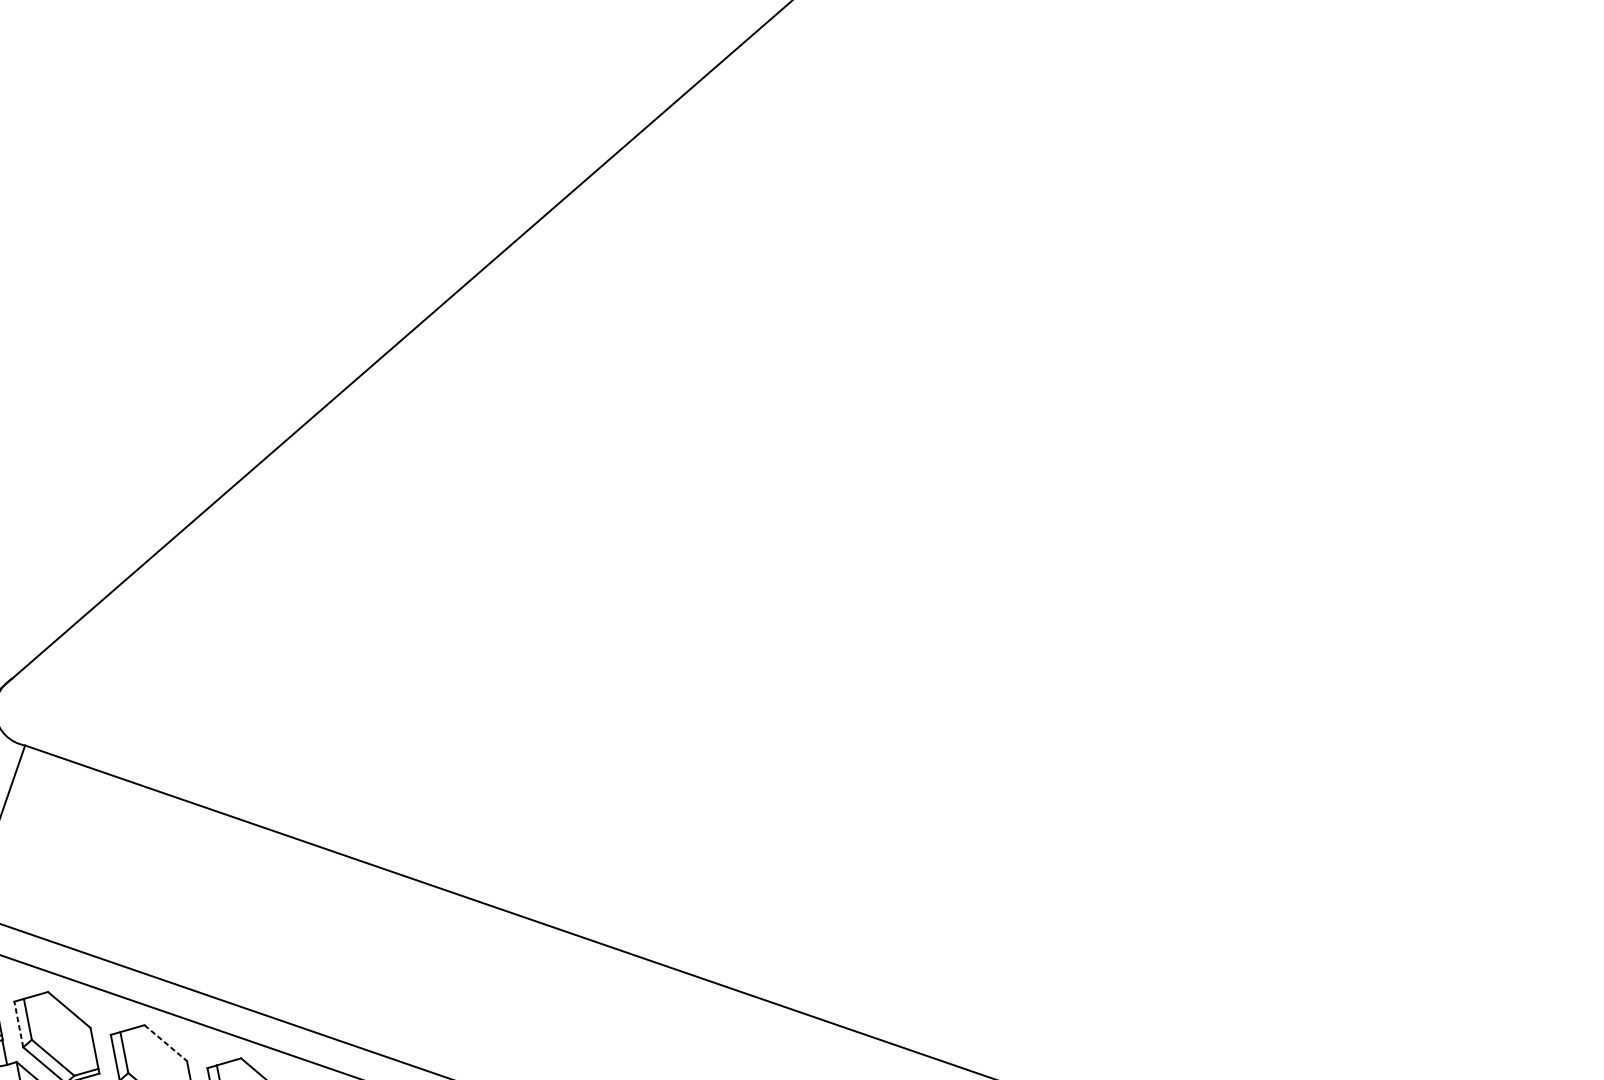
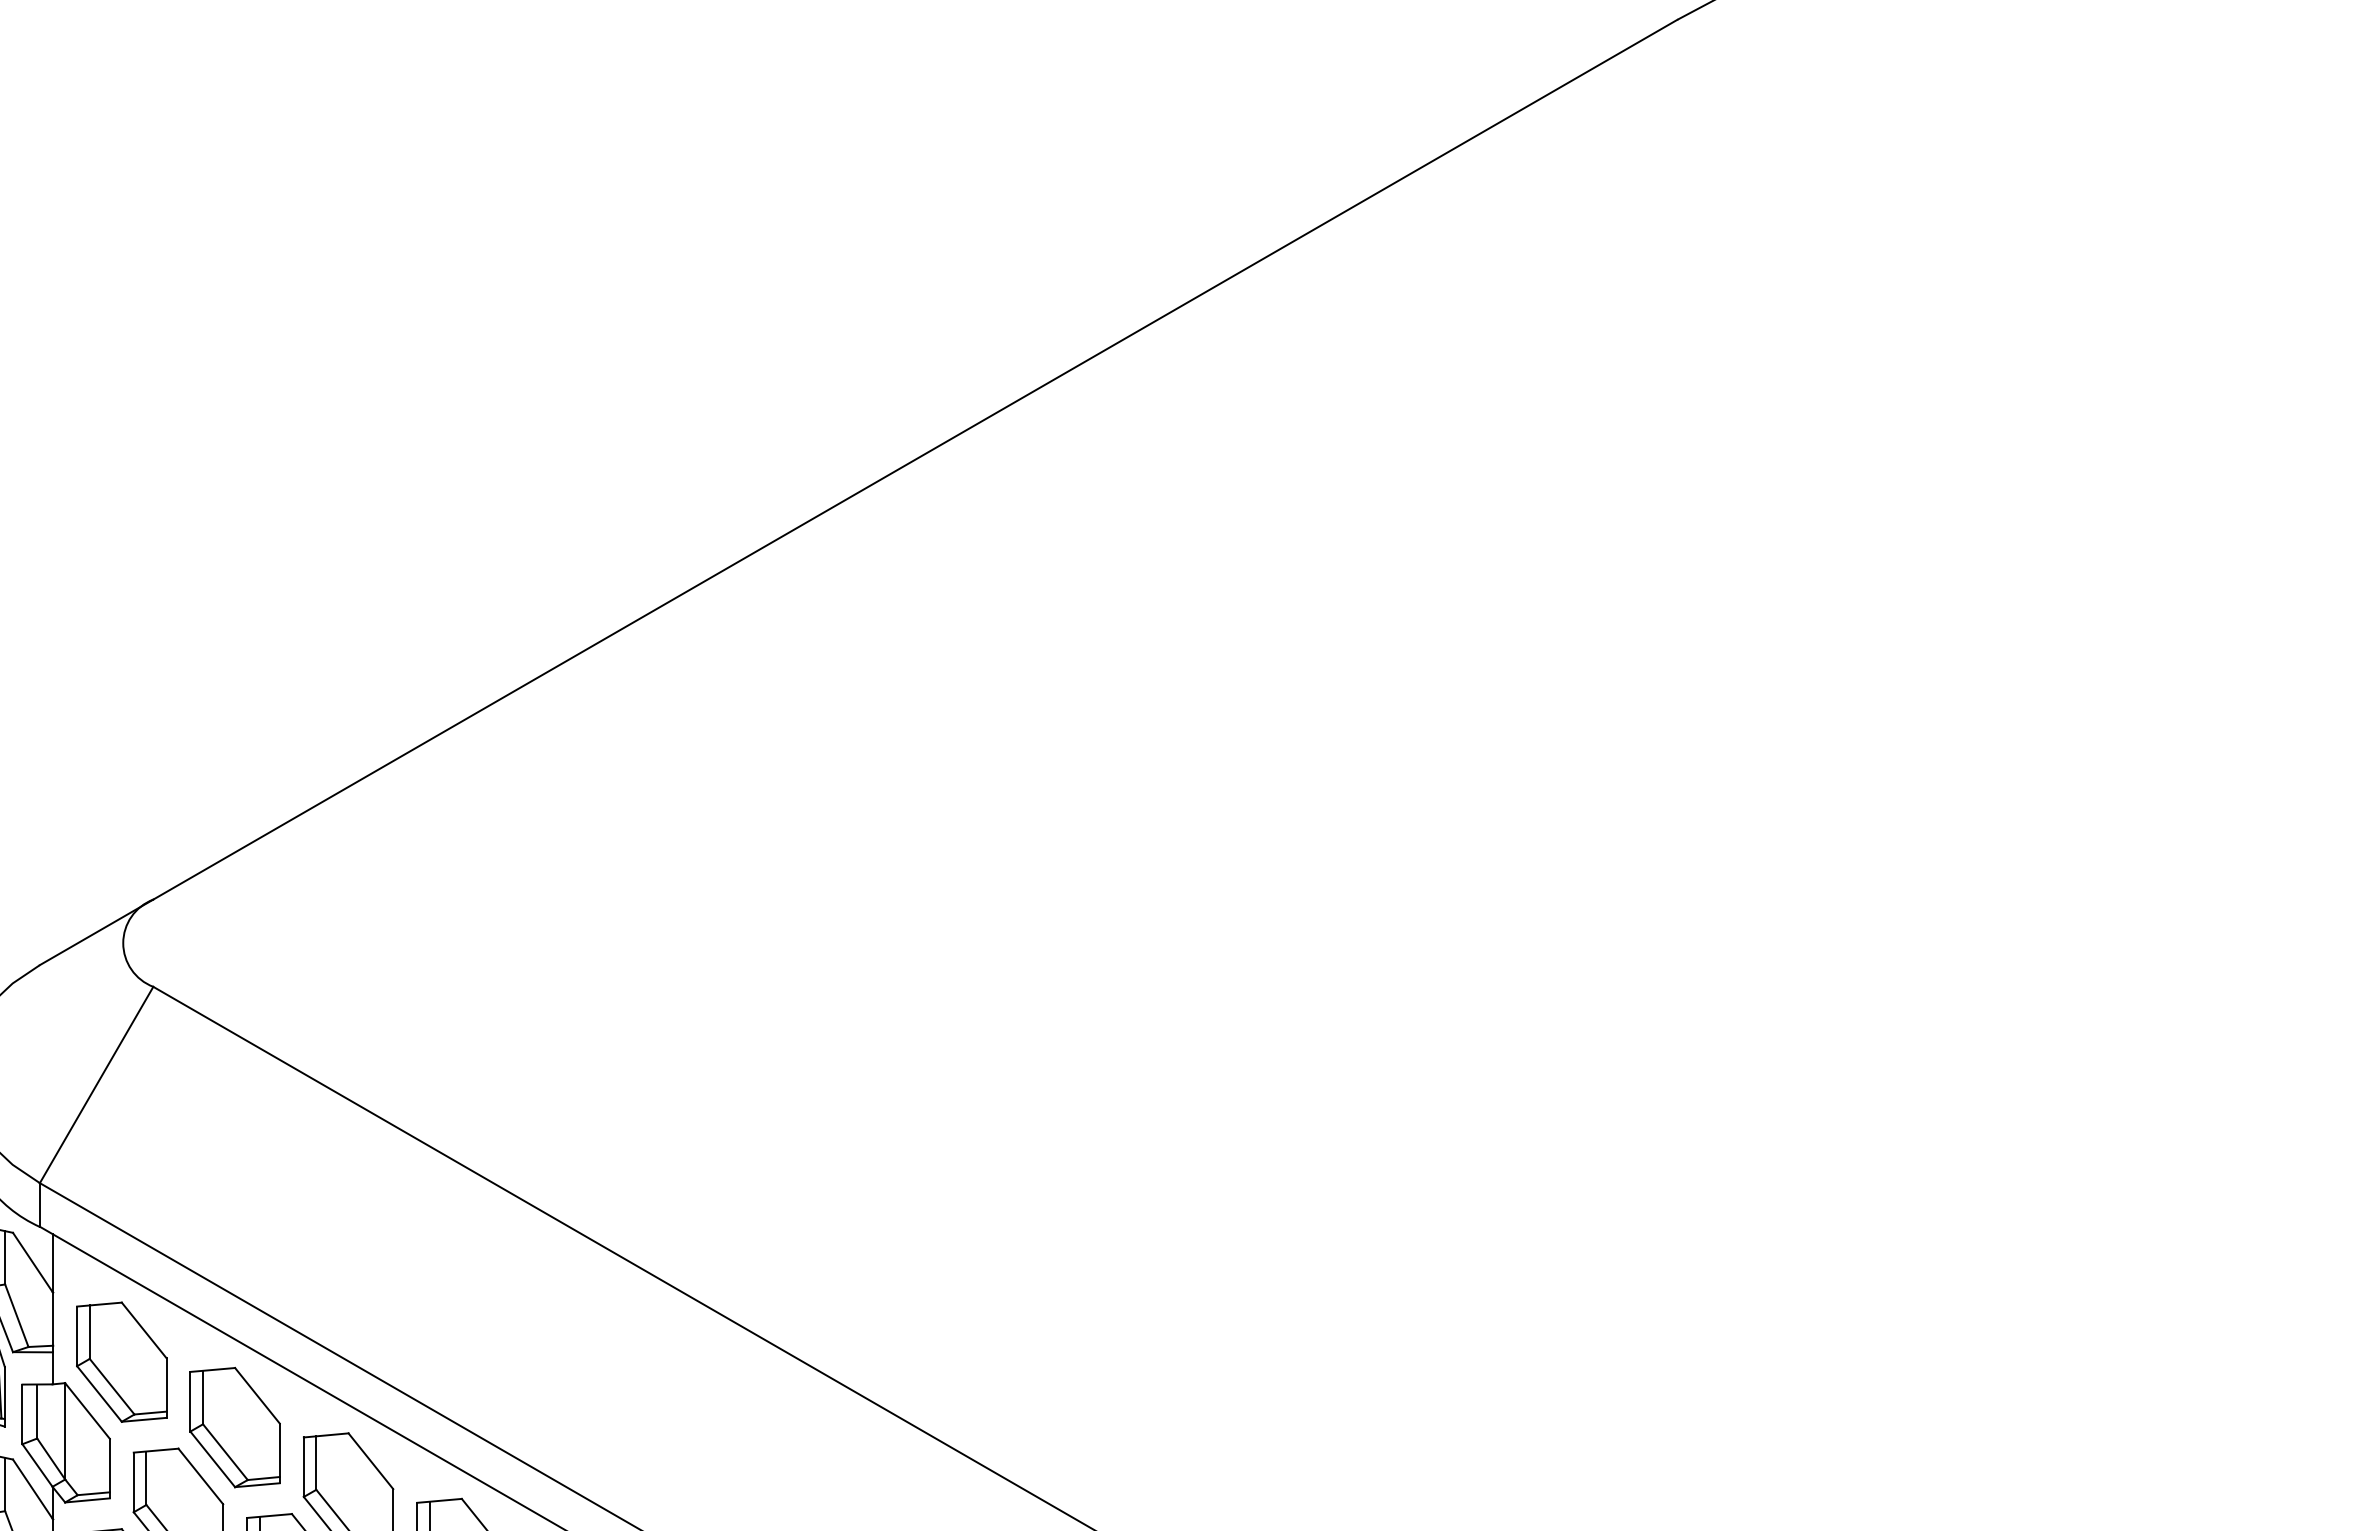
line: (19, 1024) -> (77, 1336), dashed -> solid
line: (165, 1042) -> (257, 1395), dashed -> solid

